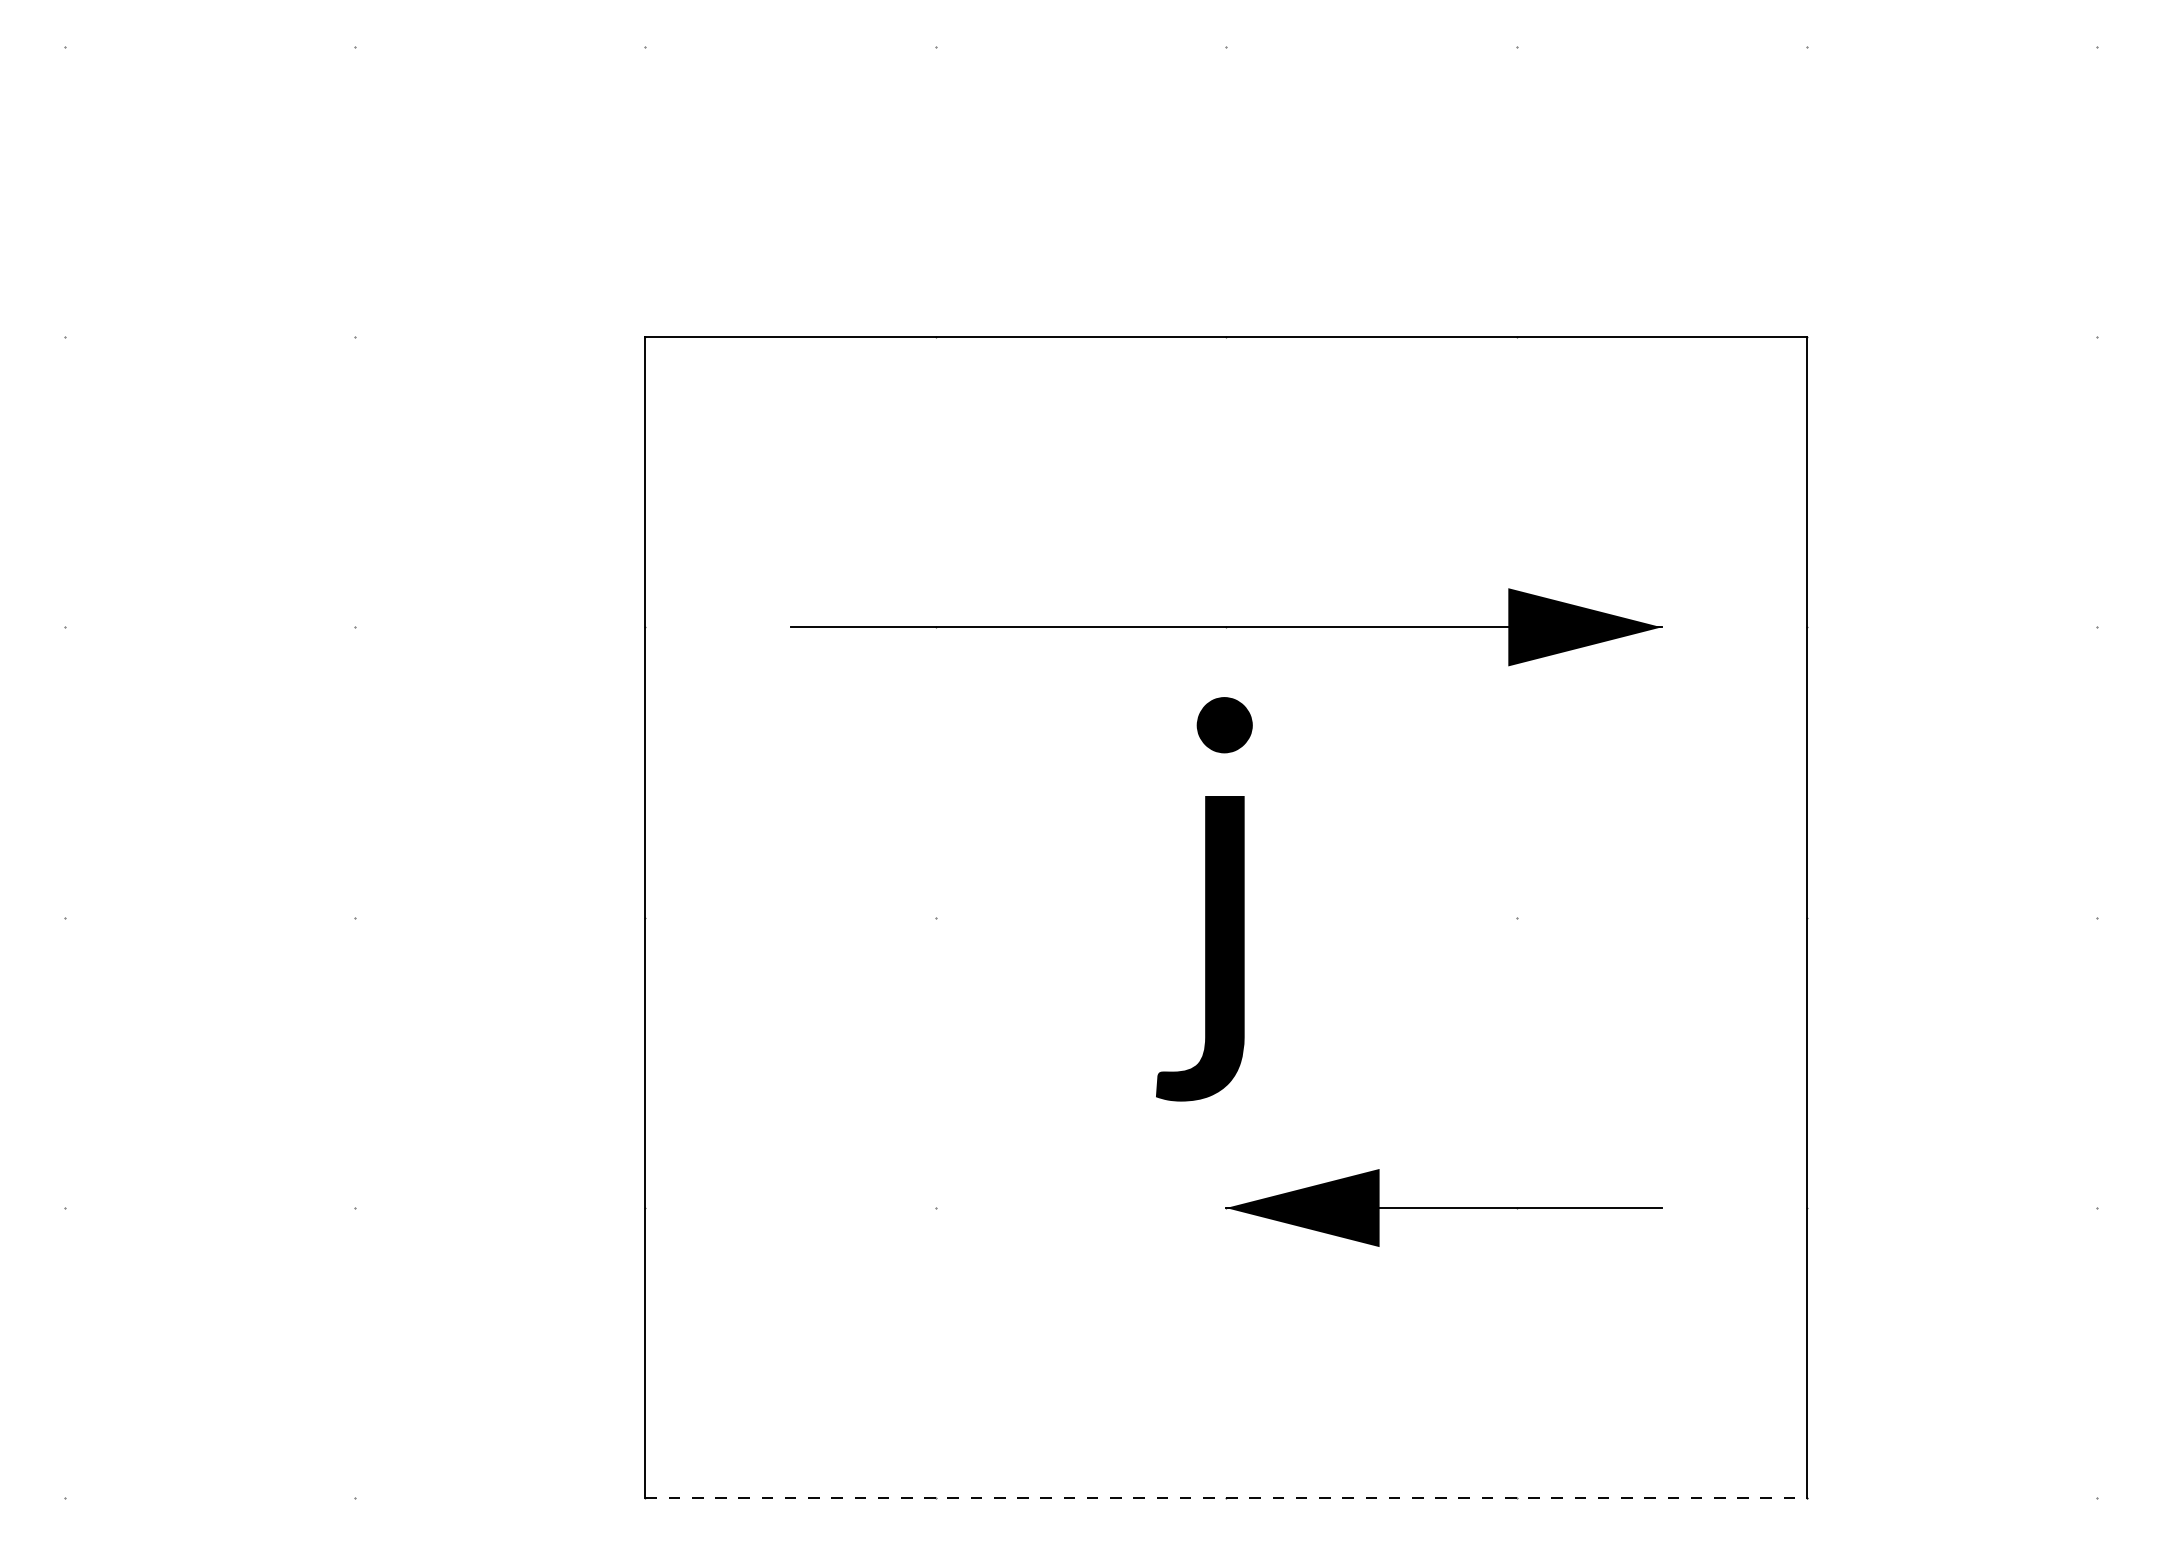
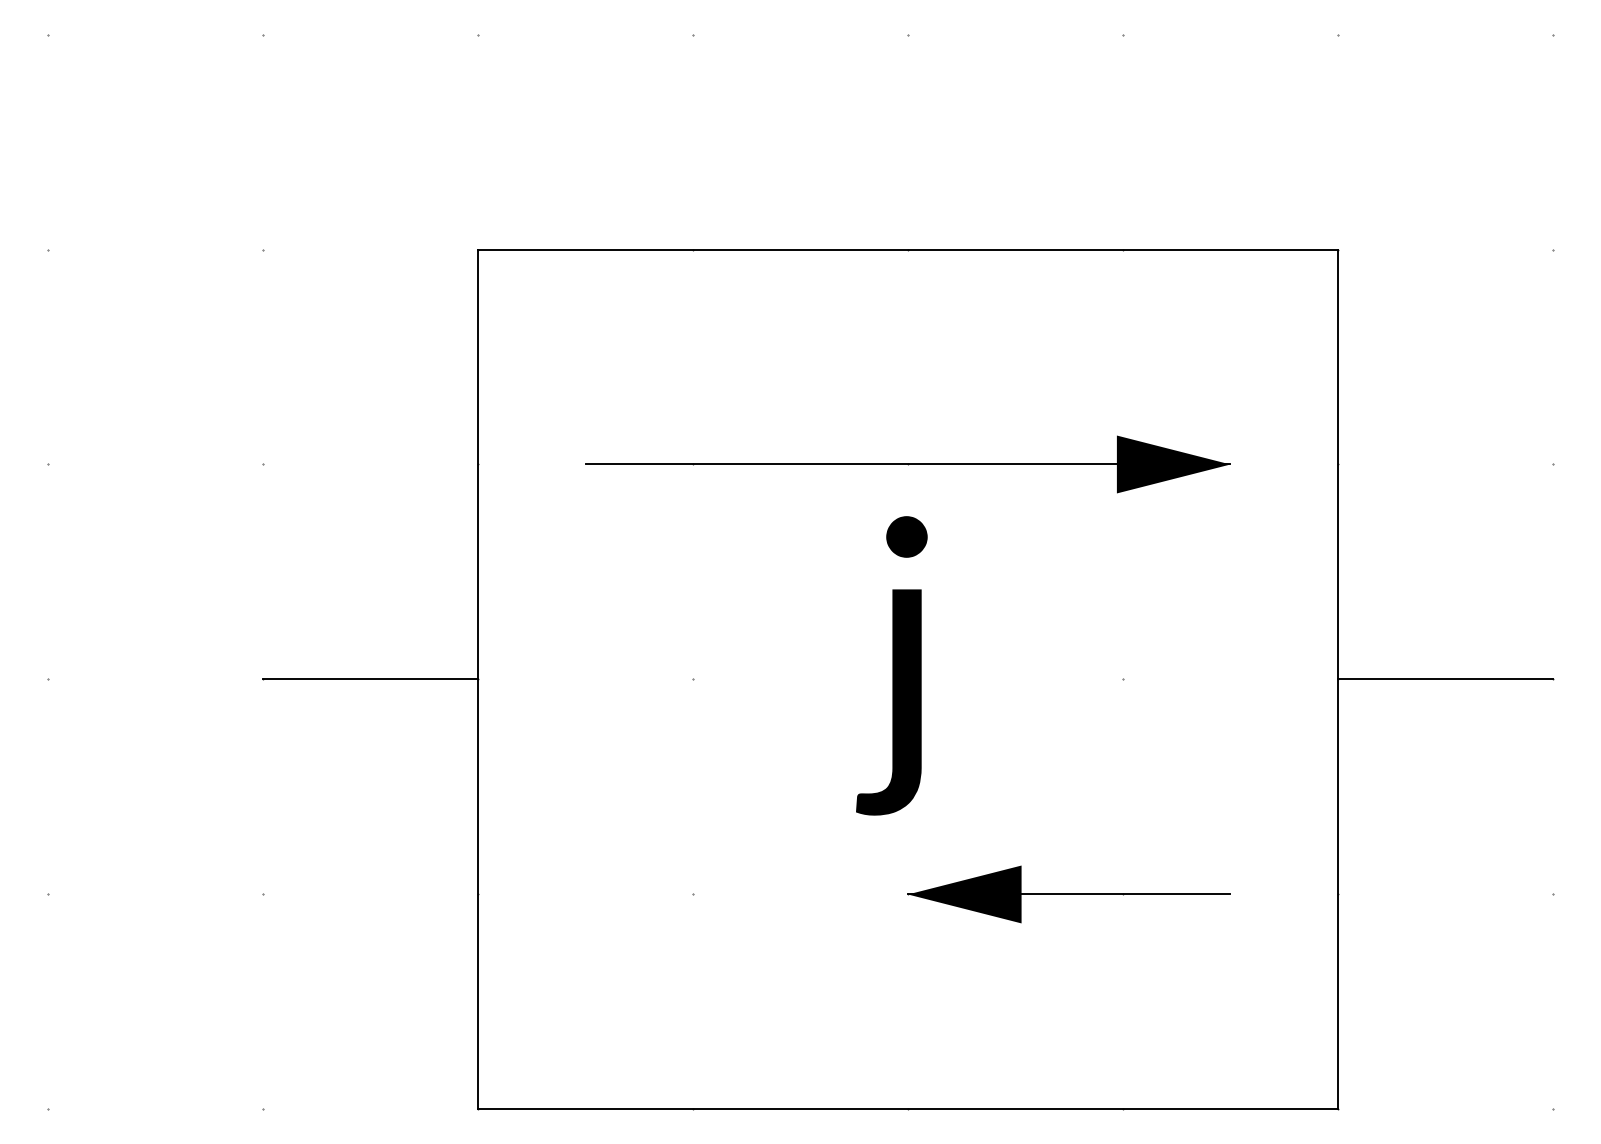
line: (500, 917) -> (370, 679), added
line: (1950, 917) -> (1444, 679), added
line: (1225, 1498) -> (907, 1109), dashed -> solid

